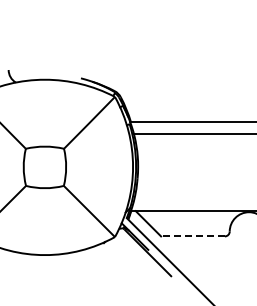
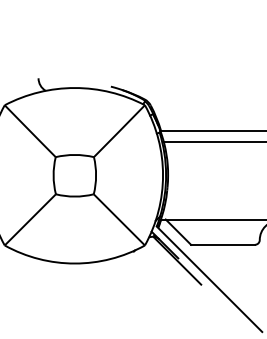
line: (193, 236) -> (223, 244), dashed -> solid

